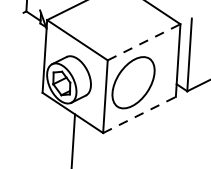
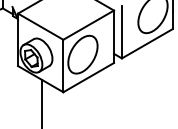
line: (145, 41) -> (89, 24), dashed -> solid
line: (140, 114) -> (89, 77), dashed -> solid

